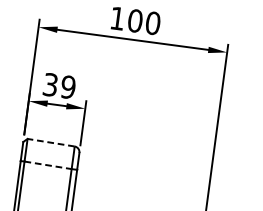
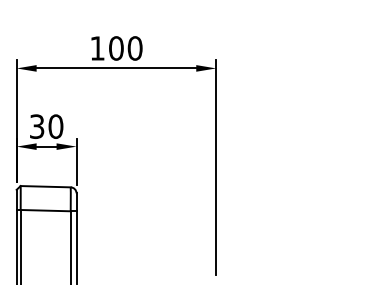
text: (67, 87) -> (55, 126), 39 -> 30
line: (50, 142) -> (45, 186), dashed -> solid
line: (48, 165) -> (46, 210), dashed -> solid

